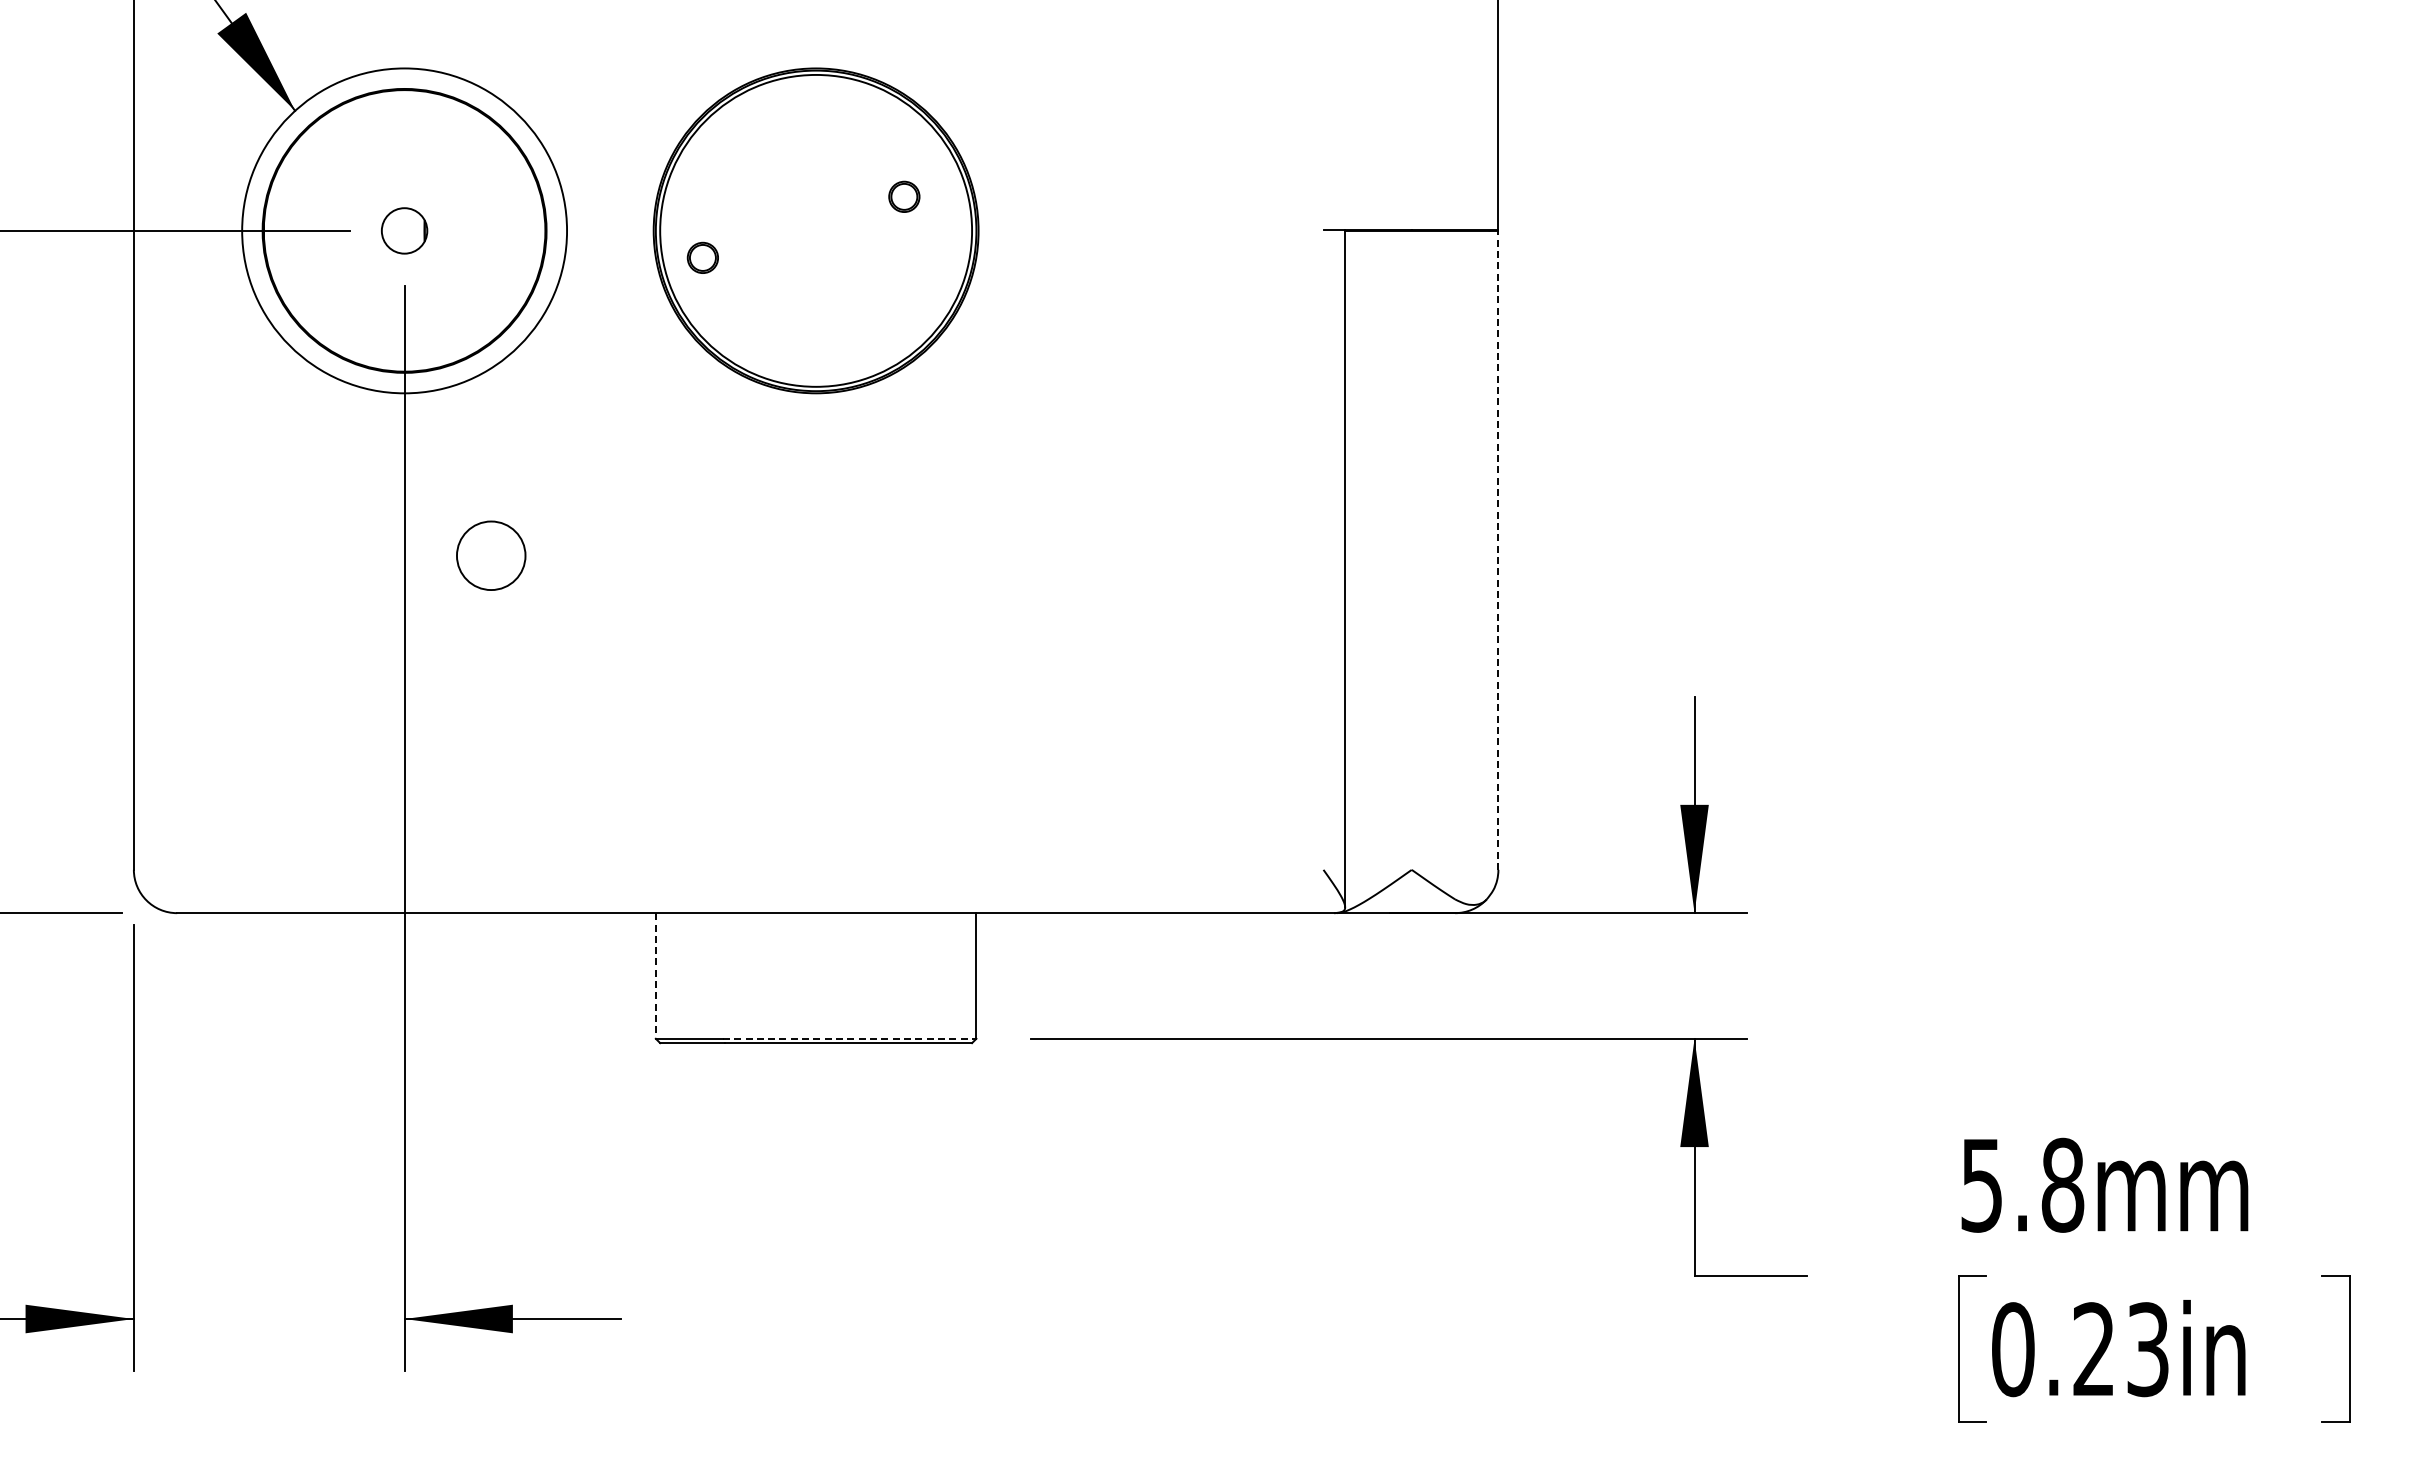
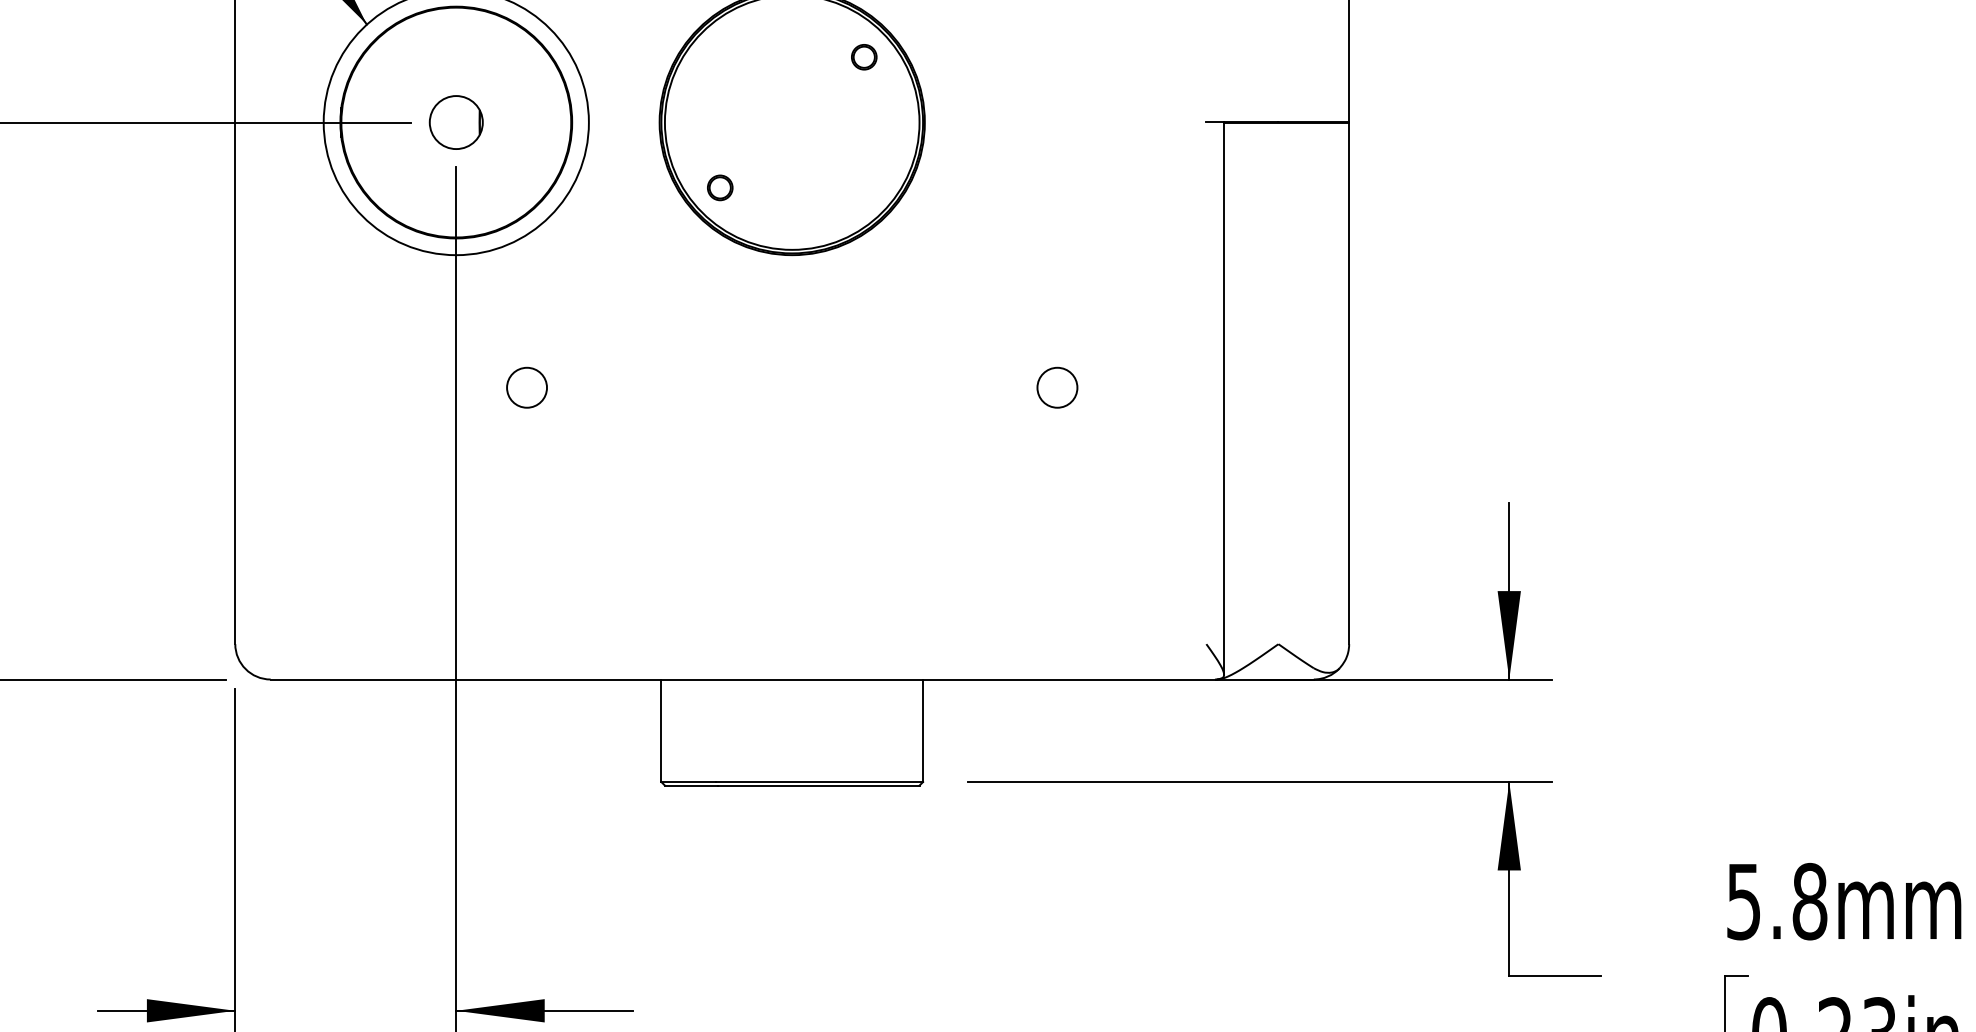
part: (904, 196) -> (864, 56), moved
part: (404, 230) -> (456, 122), size x1.43
part: (702, 257) -> (719, 187), moved
line: (1498, 550) -> (1349, 383), dashed -> solid
circle: (490, 555) -> (526, 387), size x0.71
circle: (1140, 555) -> (1057, 387), added
line: (655, 975) -> (661, 730), dashed -> solid
line: (849, 1038) -> (819, 781), dashed -> solid

